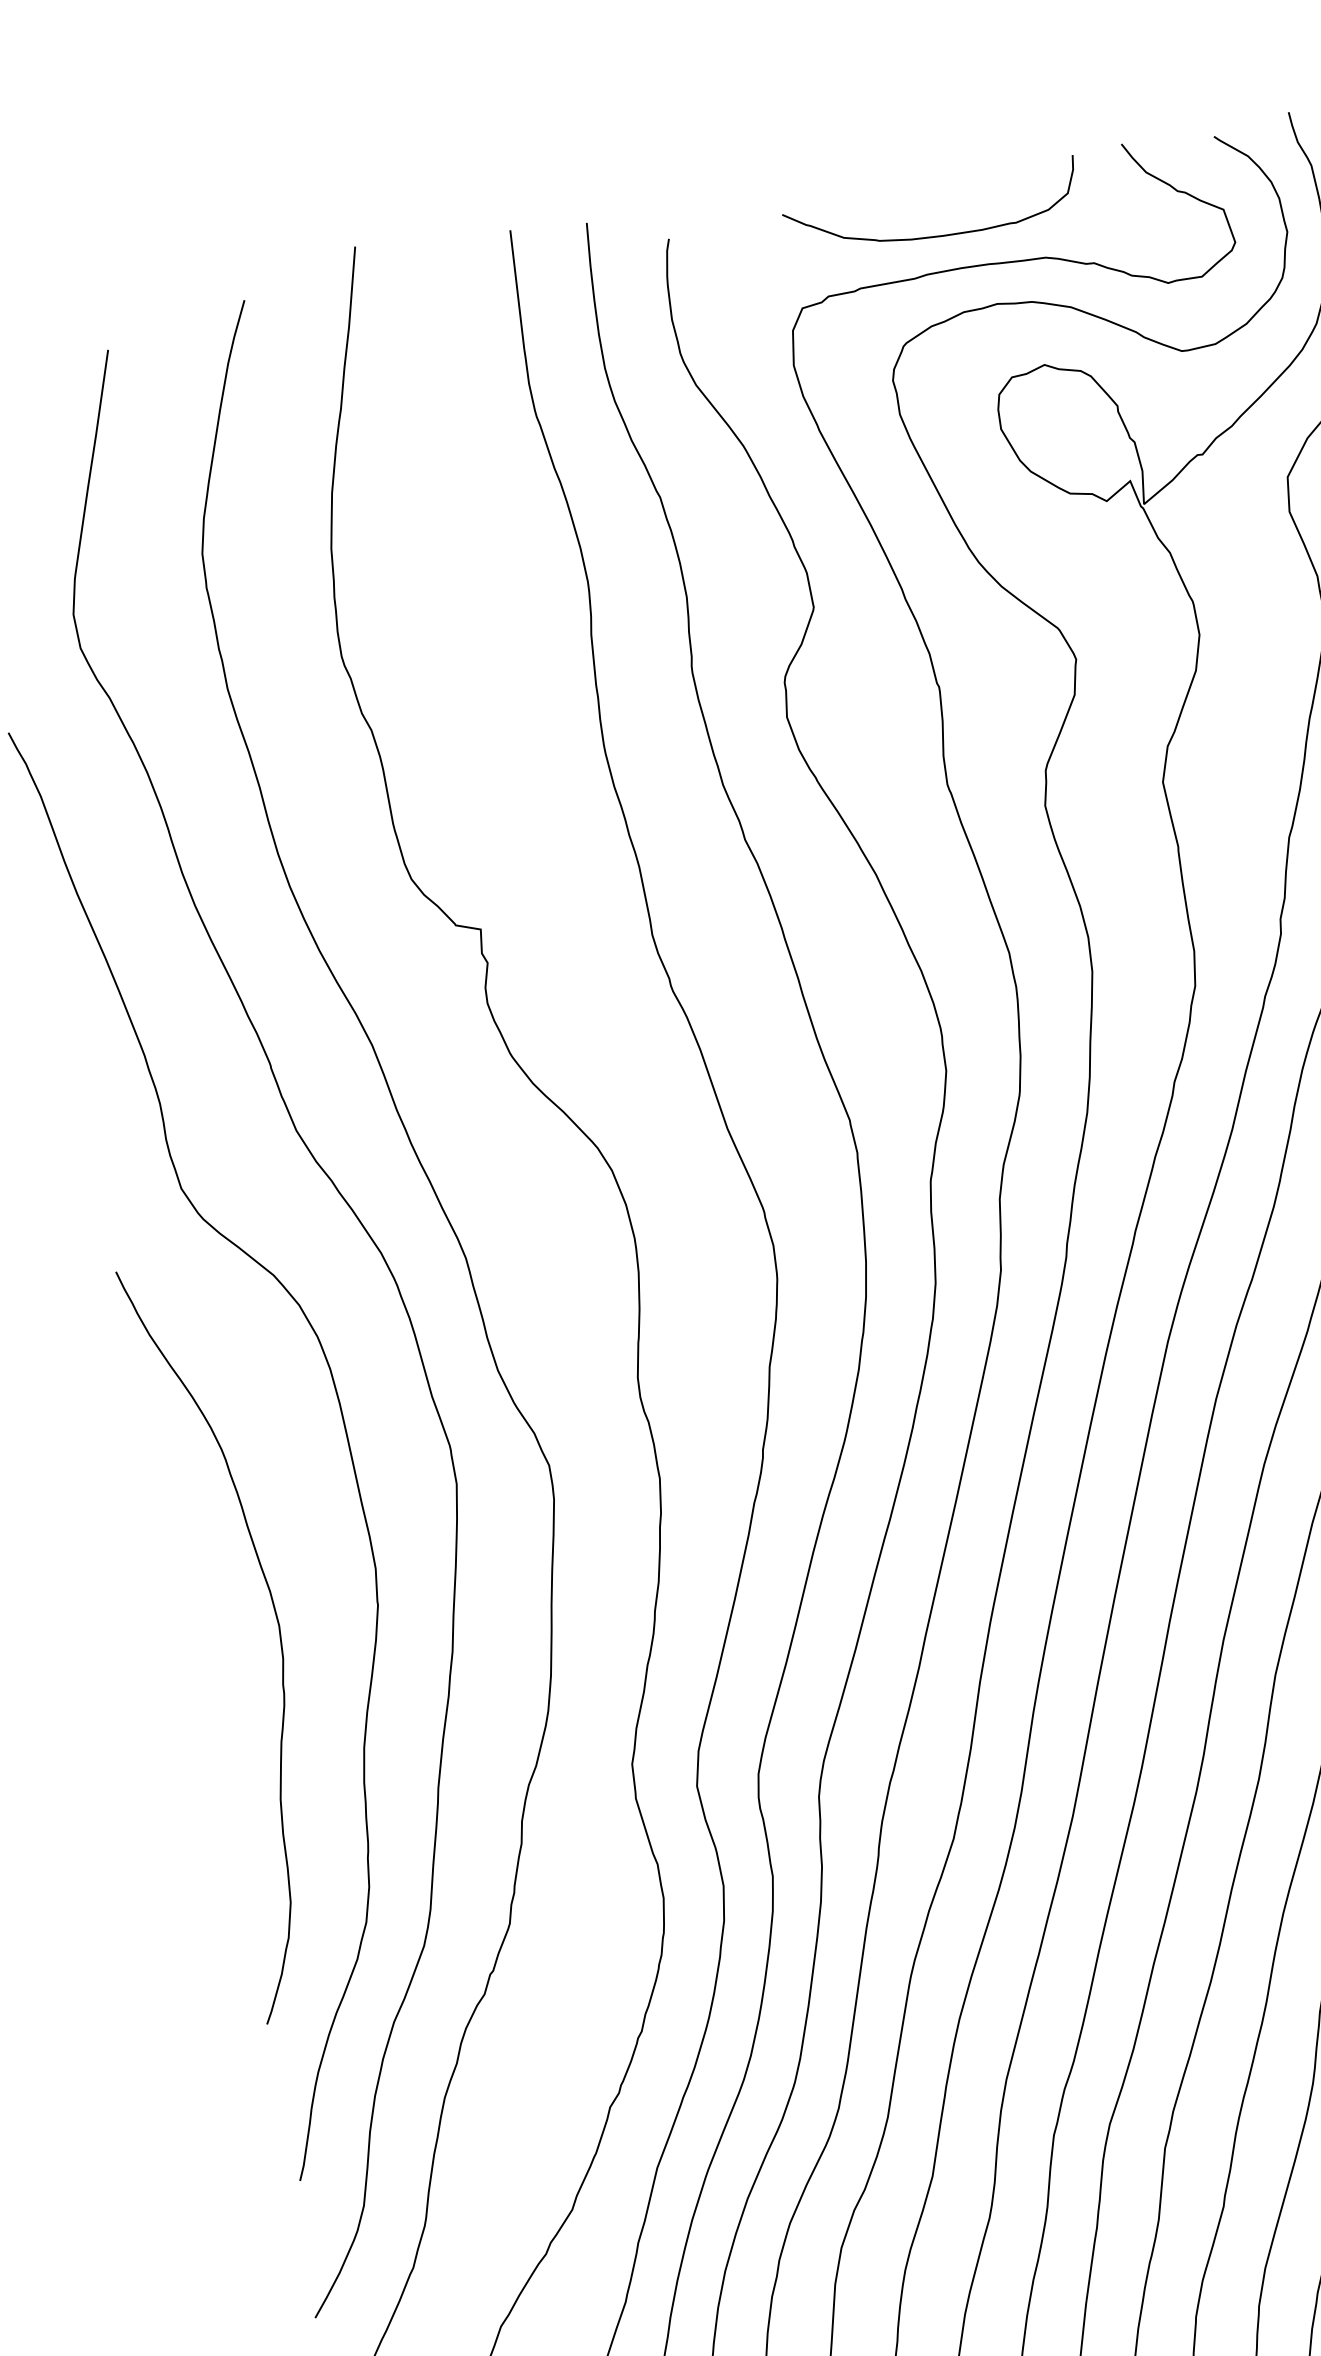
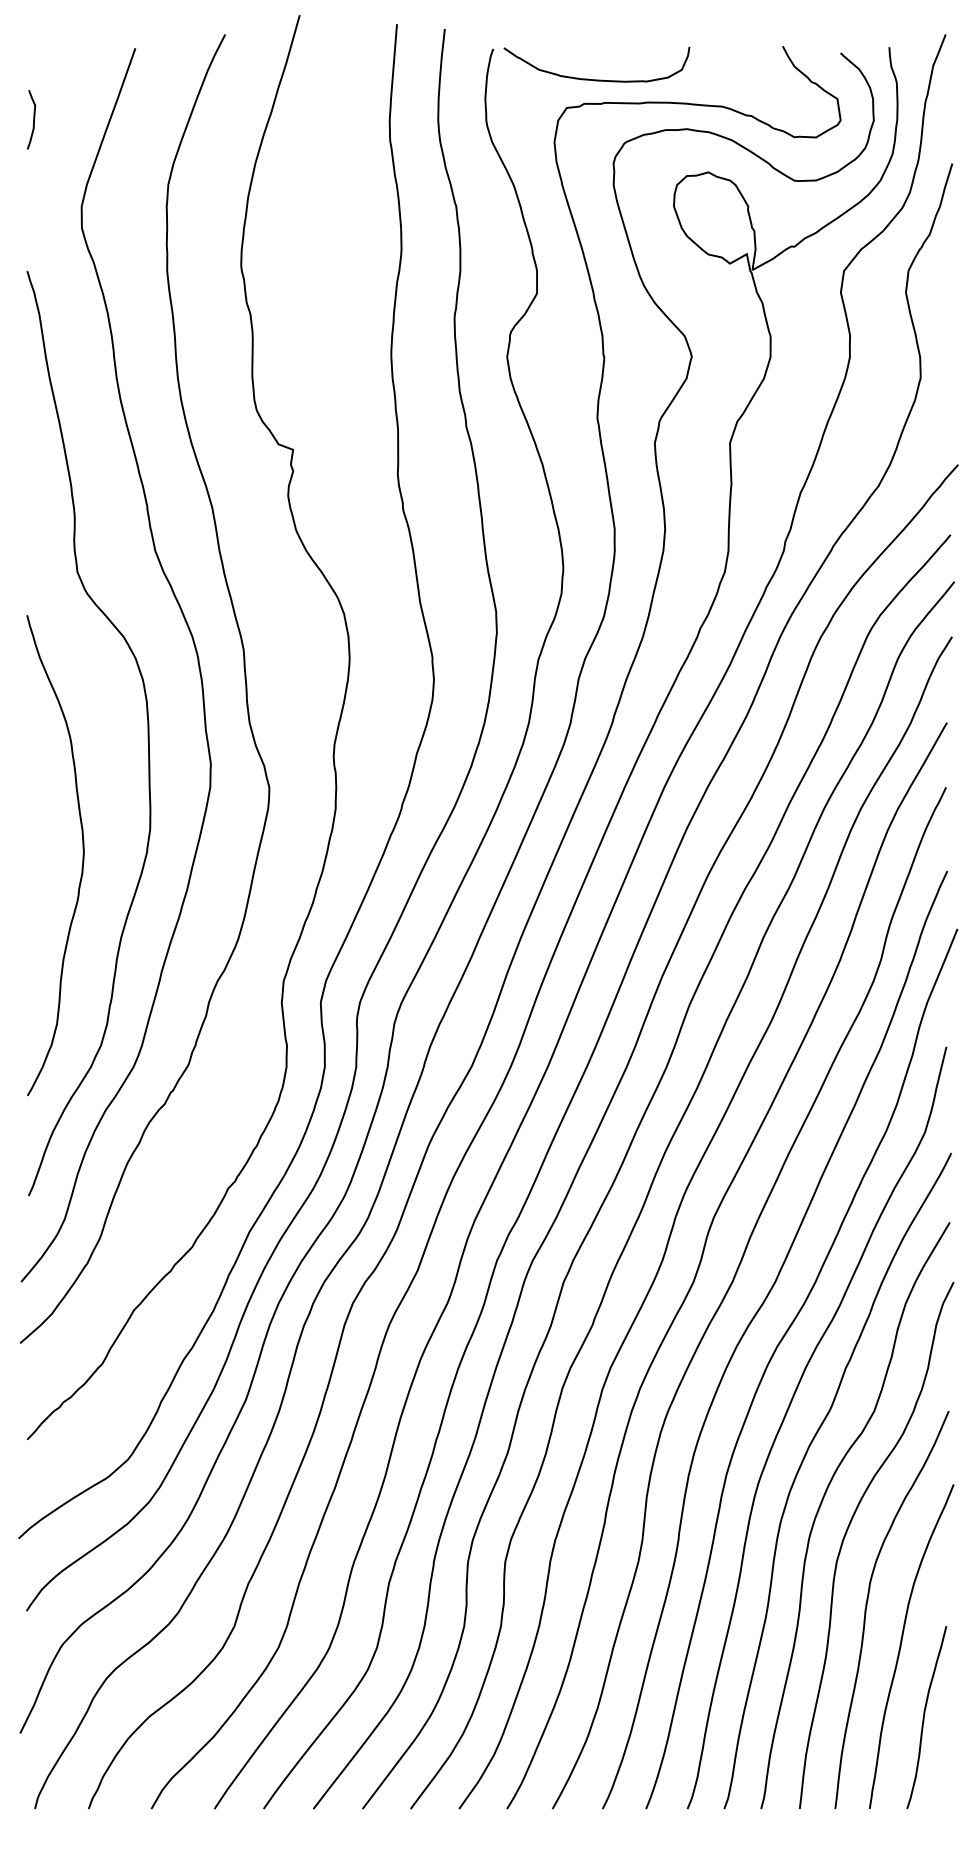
curve: (937, 235) -> (596, 79), moved

